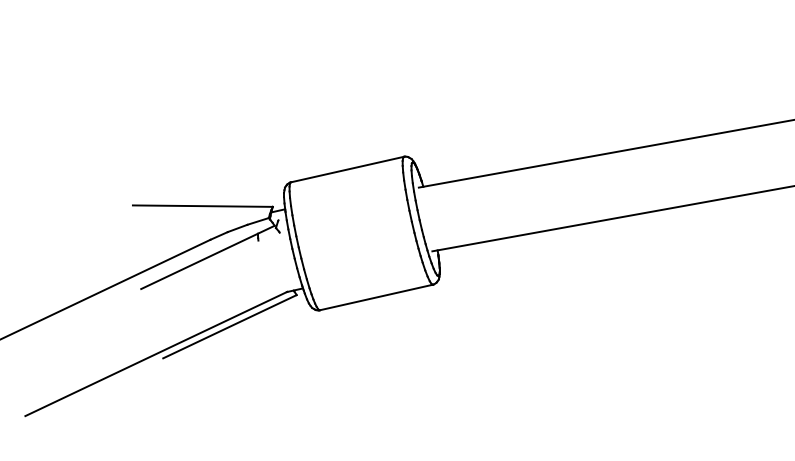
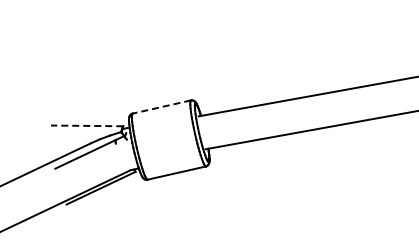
line: (346, 170) -> (161, 107), solid -> dashed
line: (201, 205) -> (86, 125), solid -> dashed

